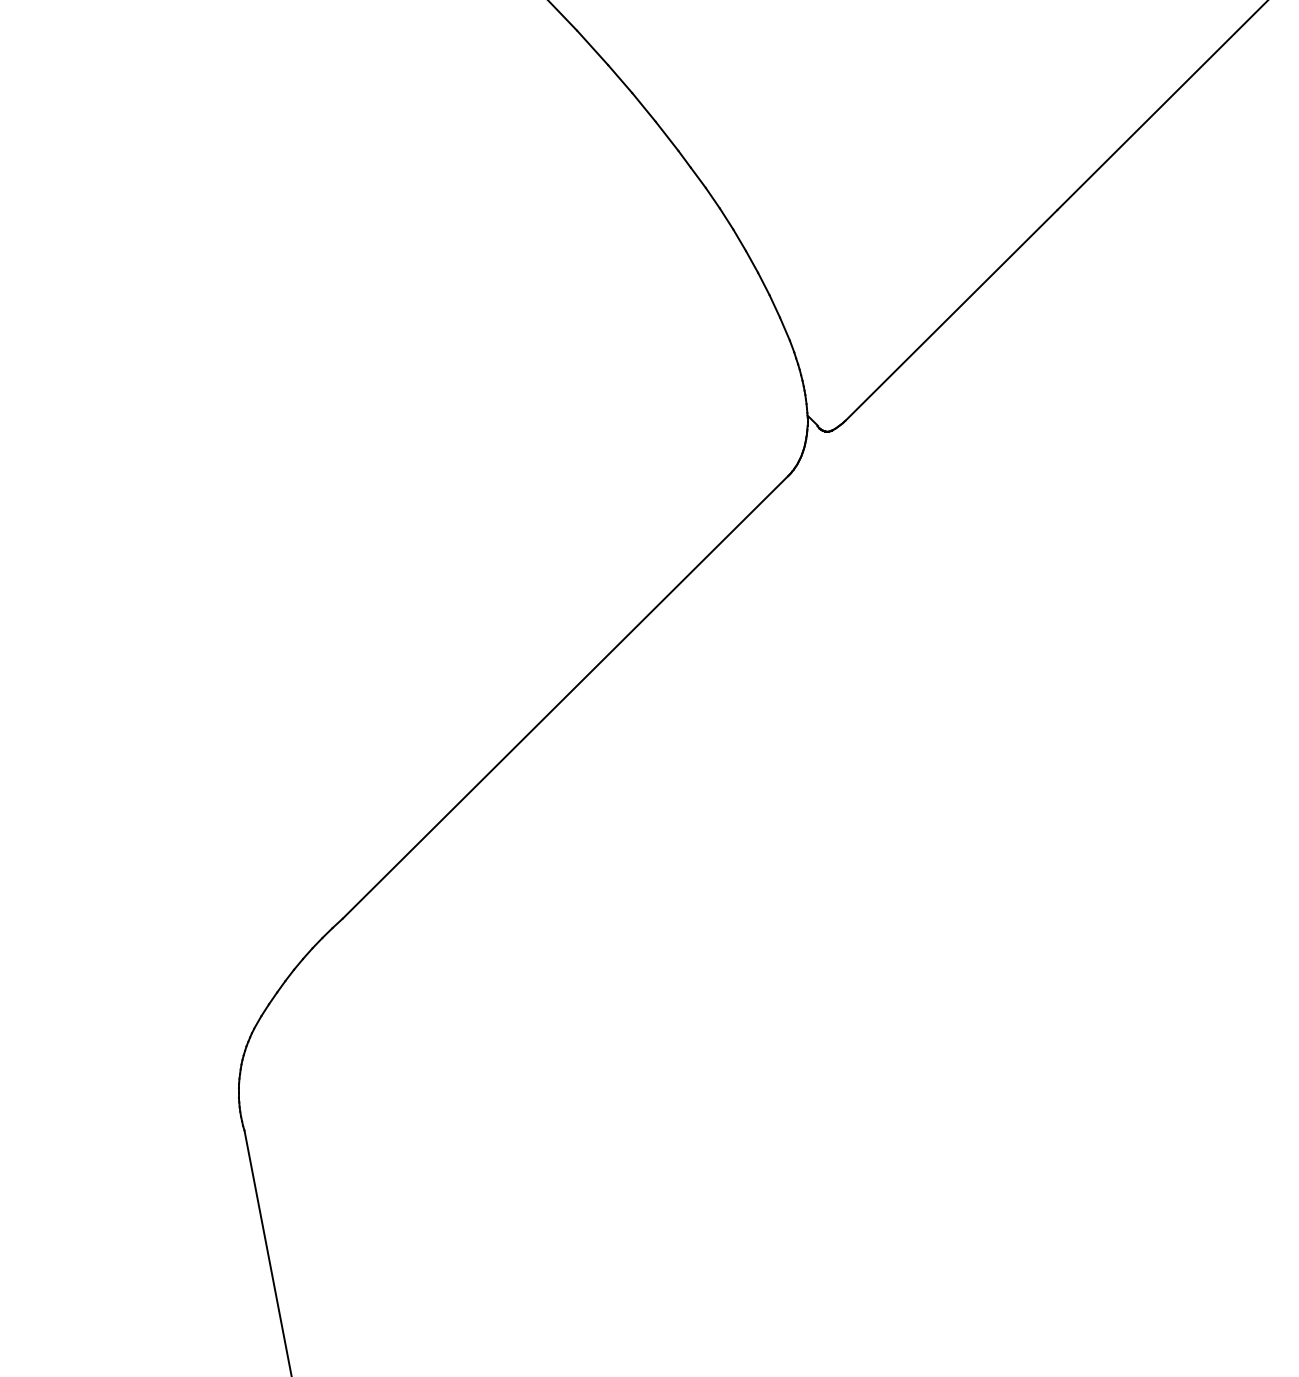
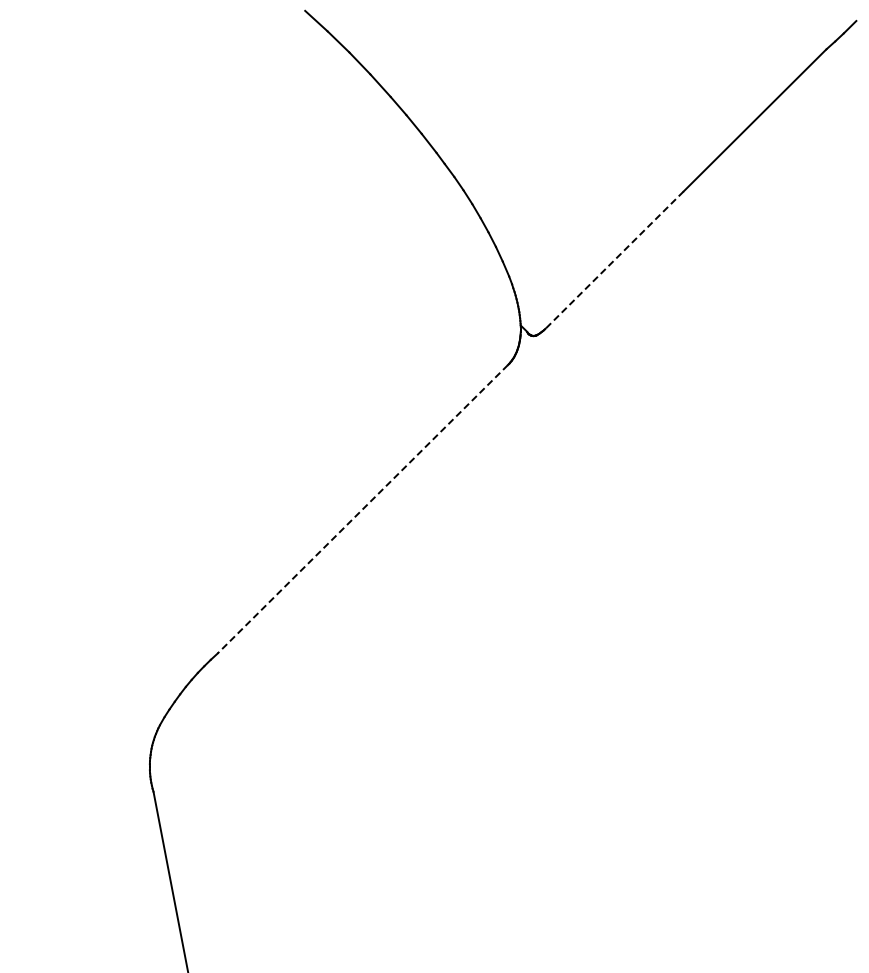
line: (951, 315) -> (614, 260), solid -> dashed
line: (564, 697) -> (362, 509), solid -> dashed

